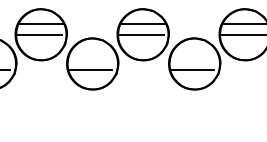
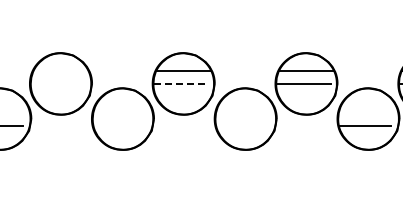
line: (40, 24) -> (60, 71), removed
line: (38, 35) -> (57, 84), removed
line: (141, 35) -> (181, 84), solid -> dashed
line: (89, 70) -> (119, 126), removed
line: (192, 70) -> (242, 126), removed

